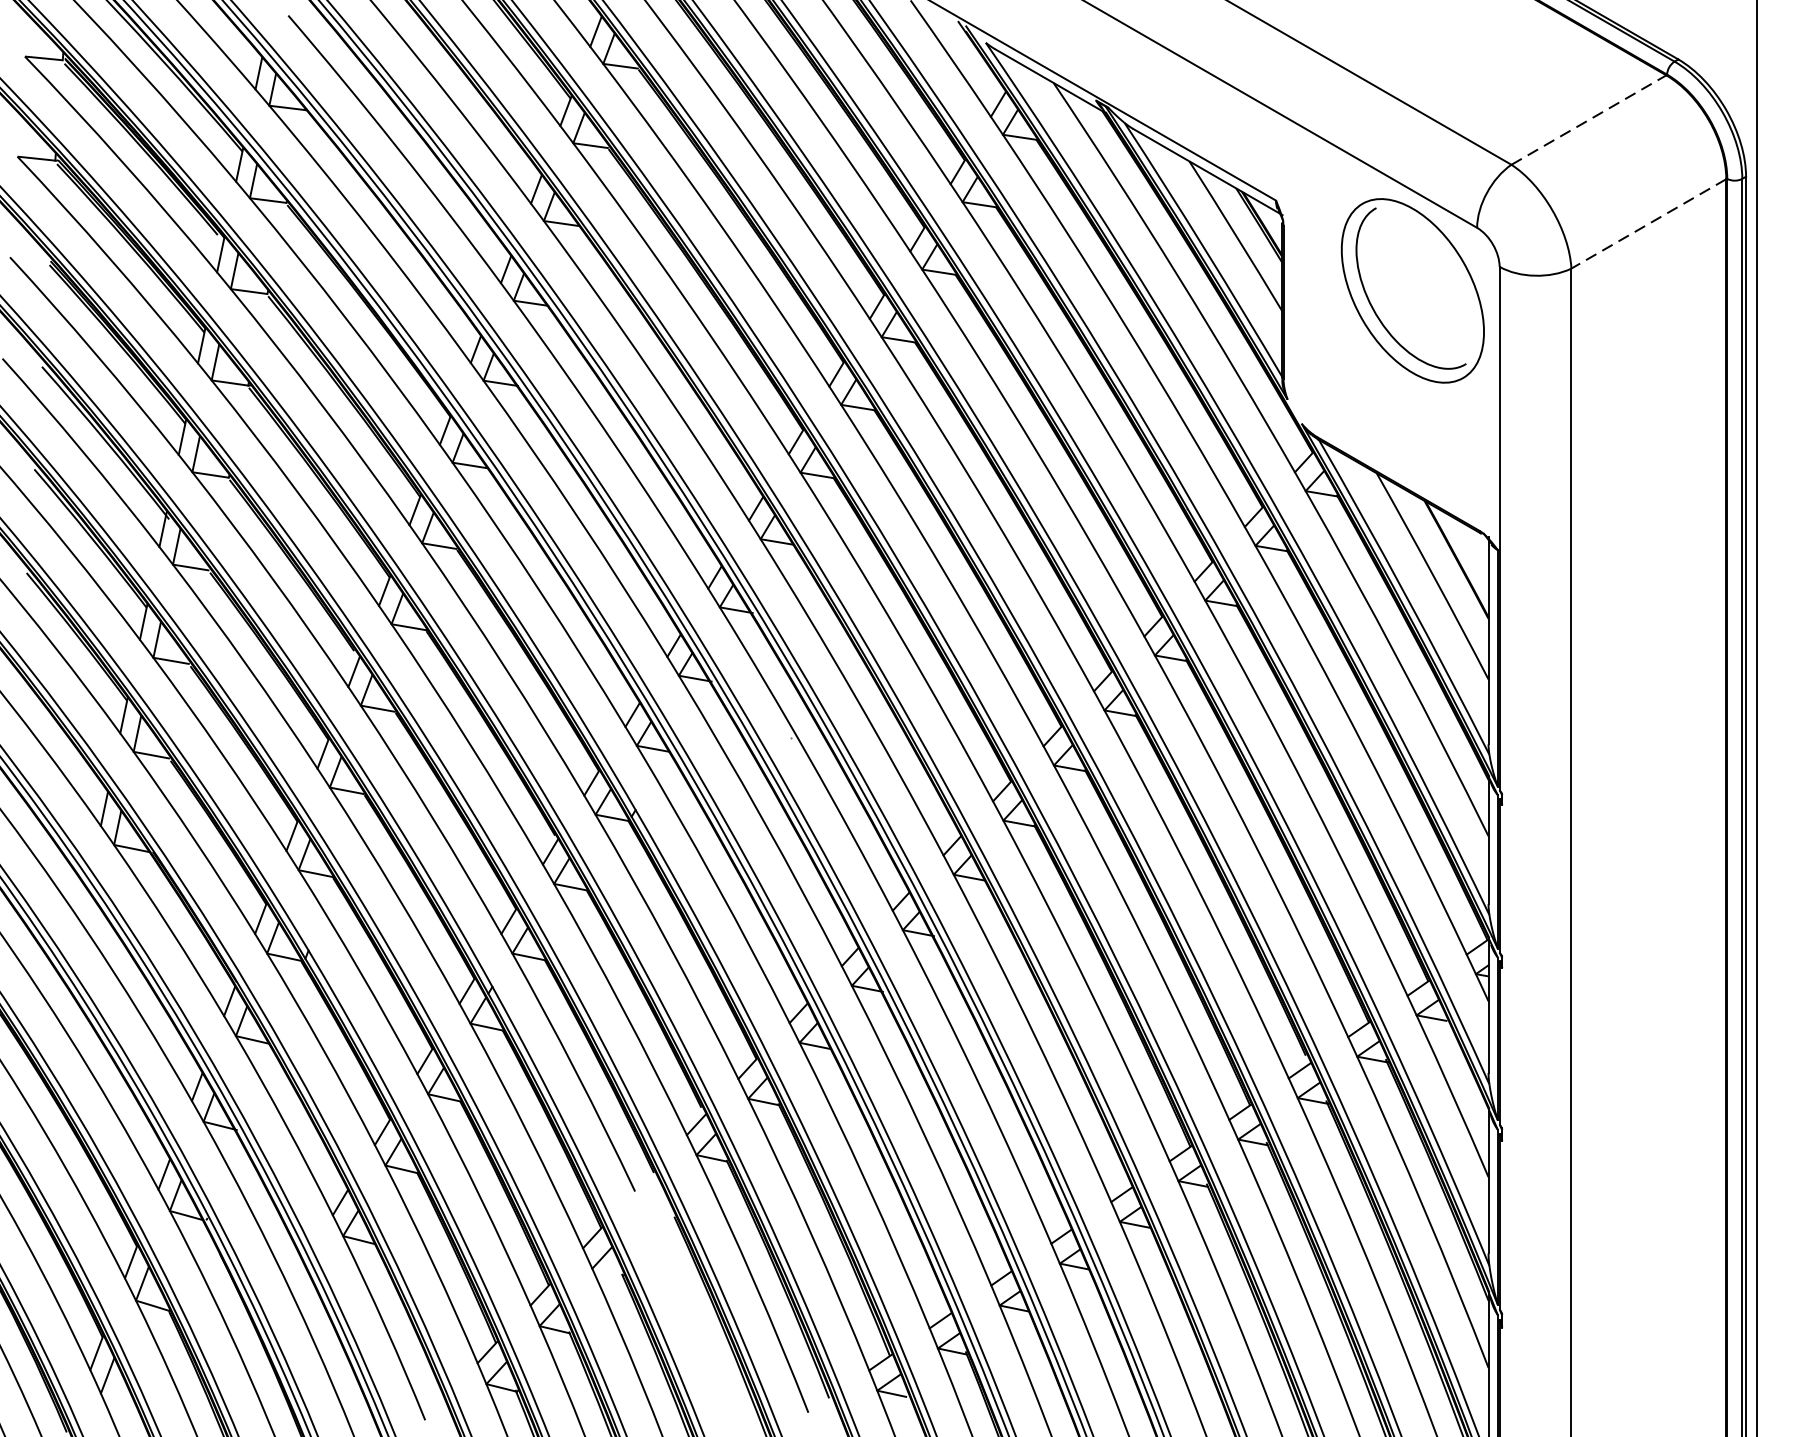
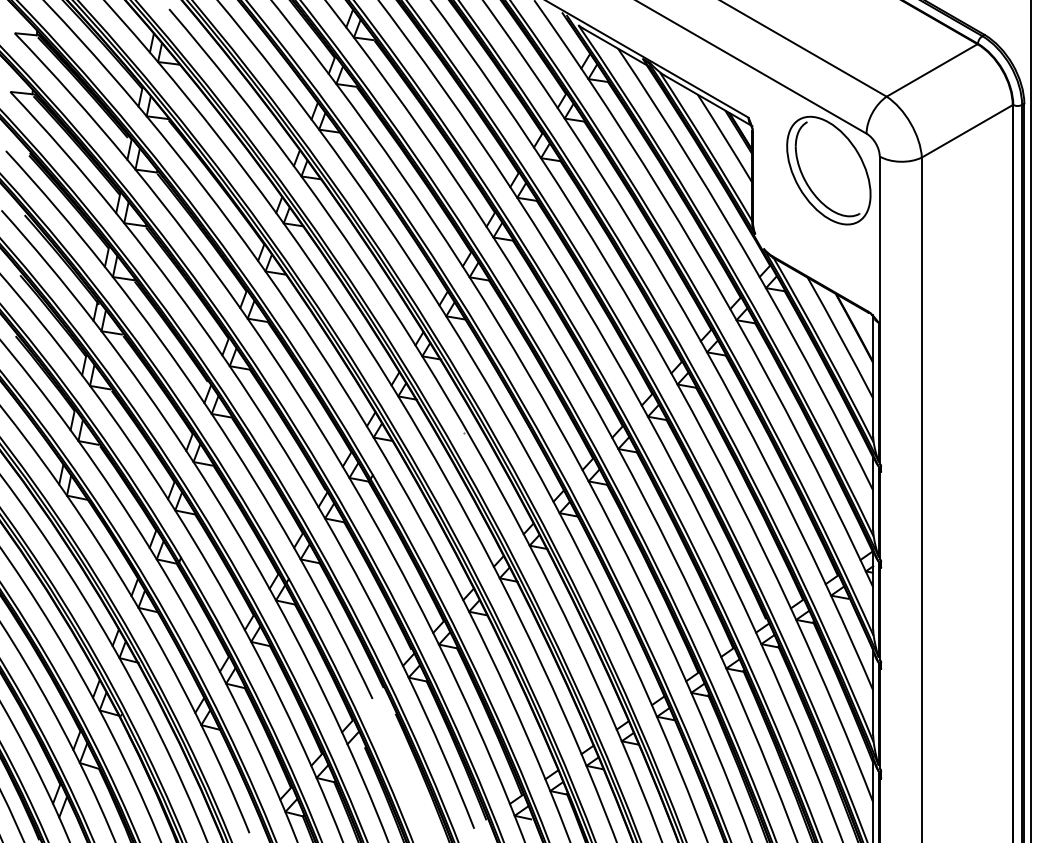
line: (1589, 120) -> (932, 70), dashed -> solid
line: (1647, 224) -> (966, 131), dashed -> solid

